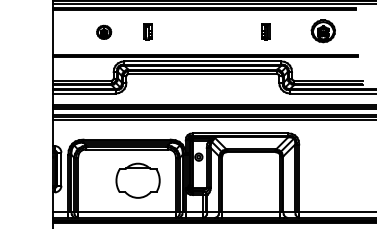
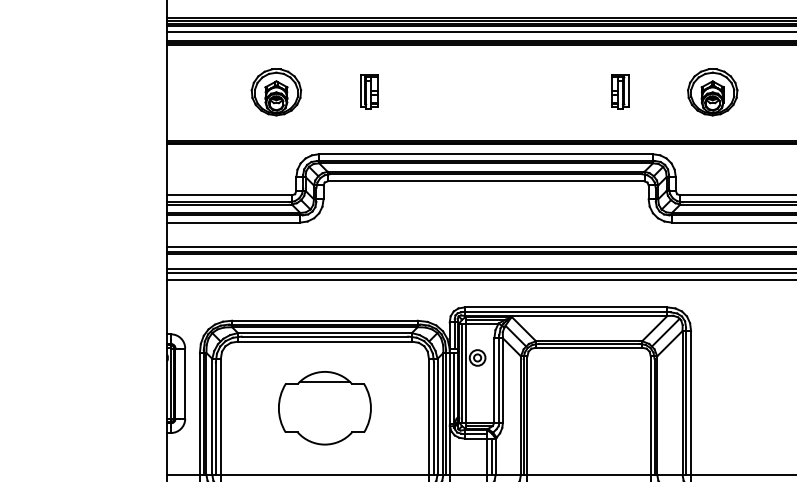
part: (322, 31) -> (710, 92), moved
part: (103, 32) -> (274, 92), size x1.67
part: (137, 180) -> (323, 407), moved

